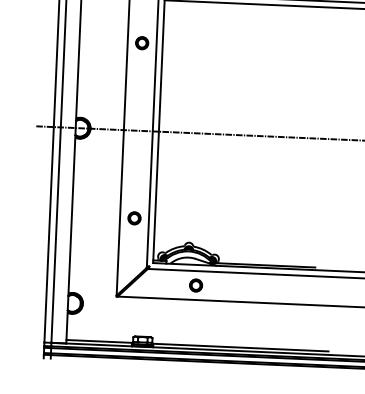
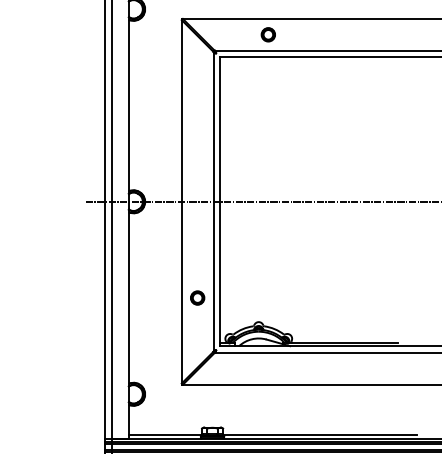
part: (142, 43) -> (197, 105), removed
part: (195, 285) -> (267, 368), removed

